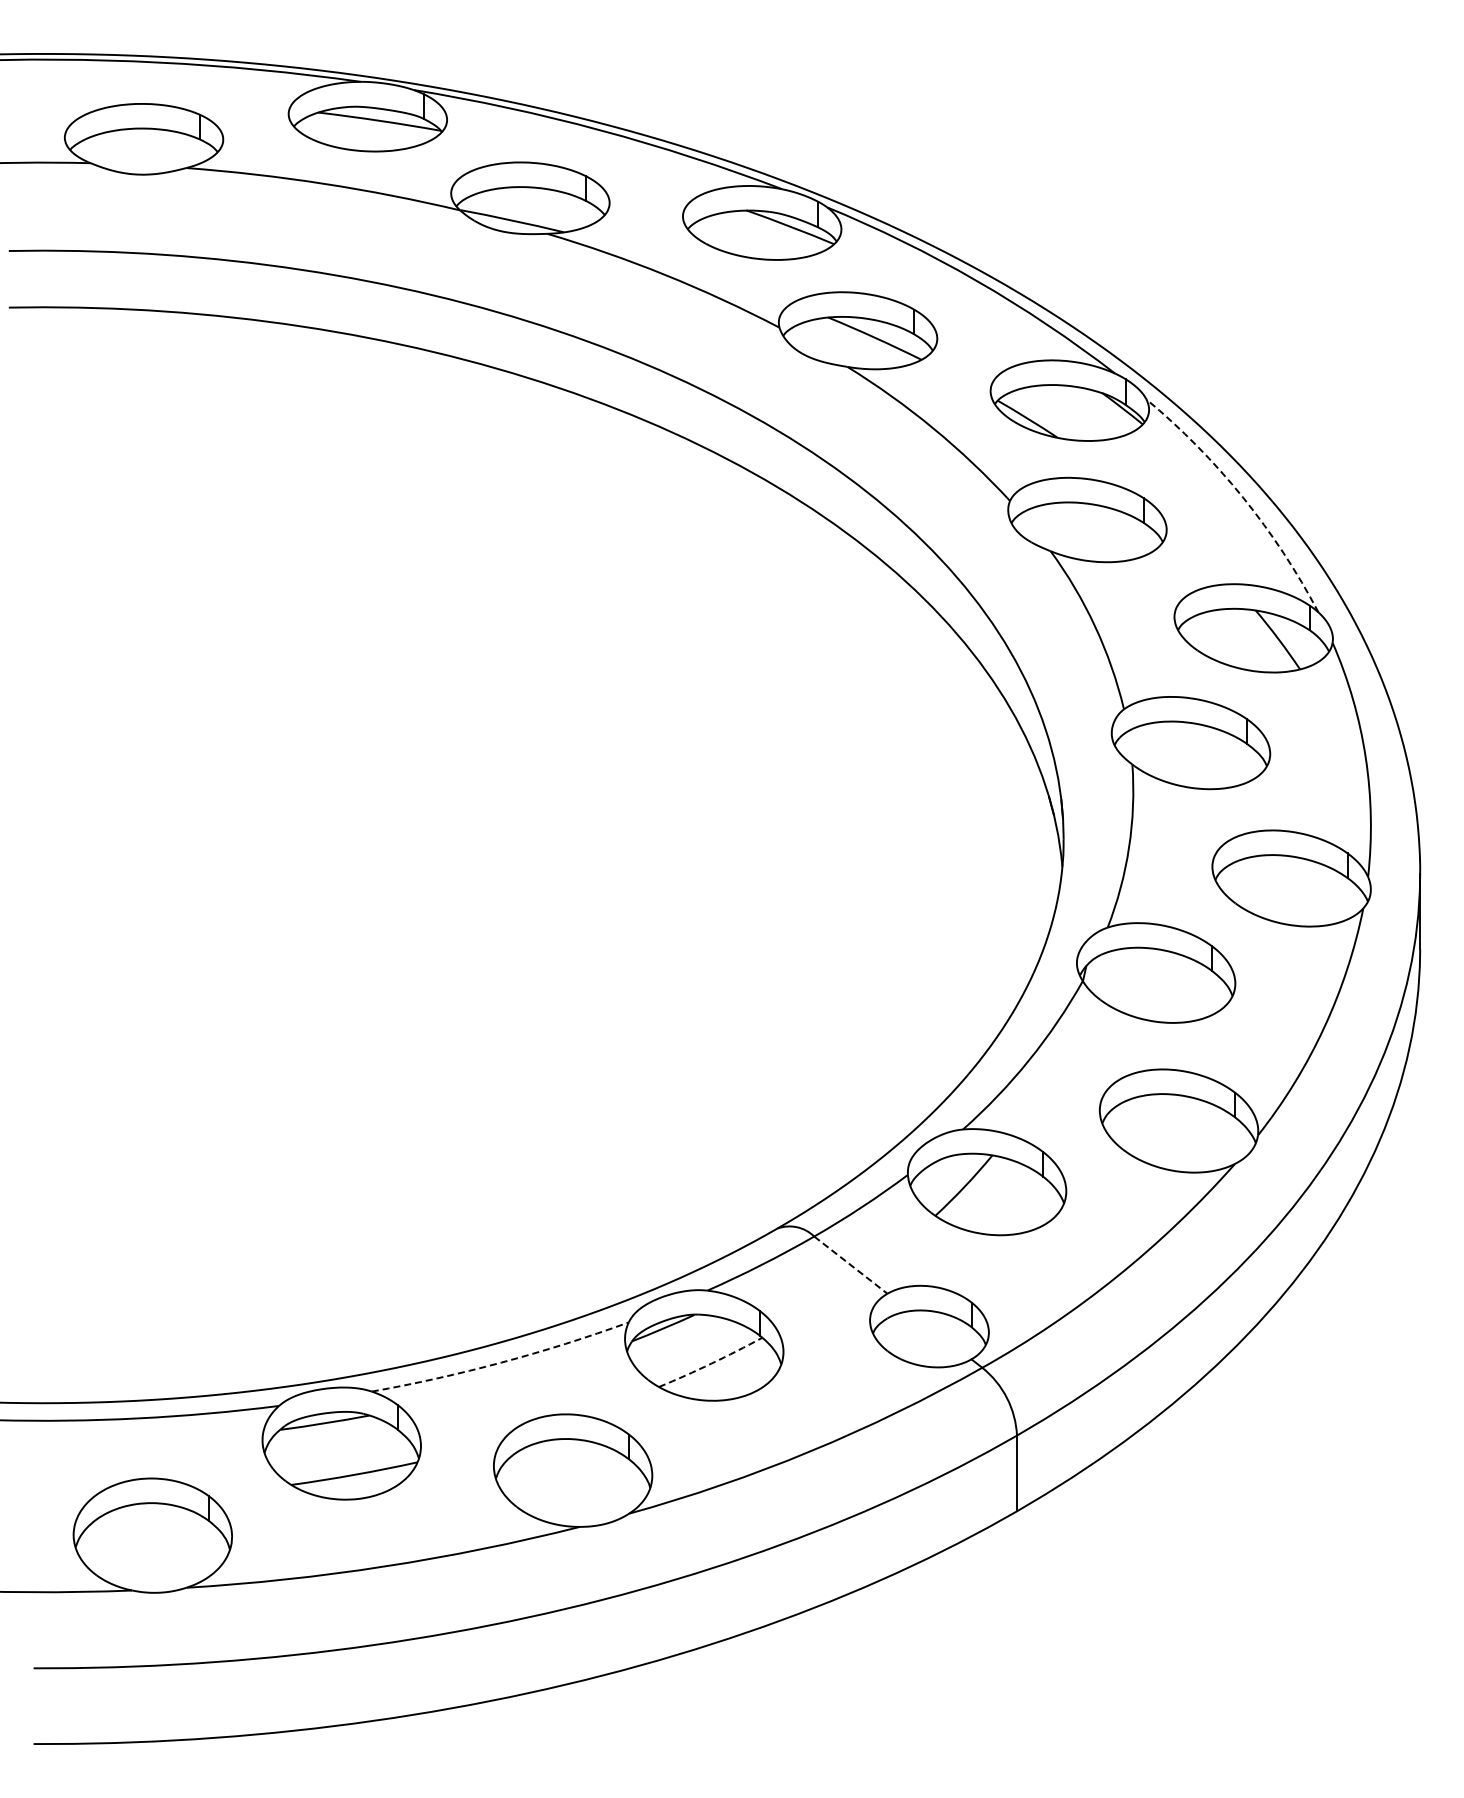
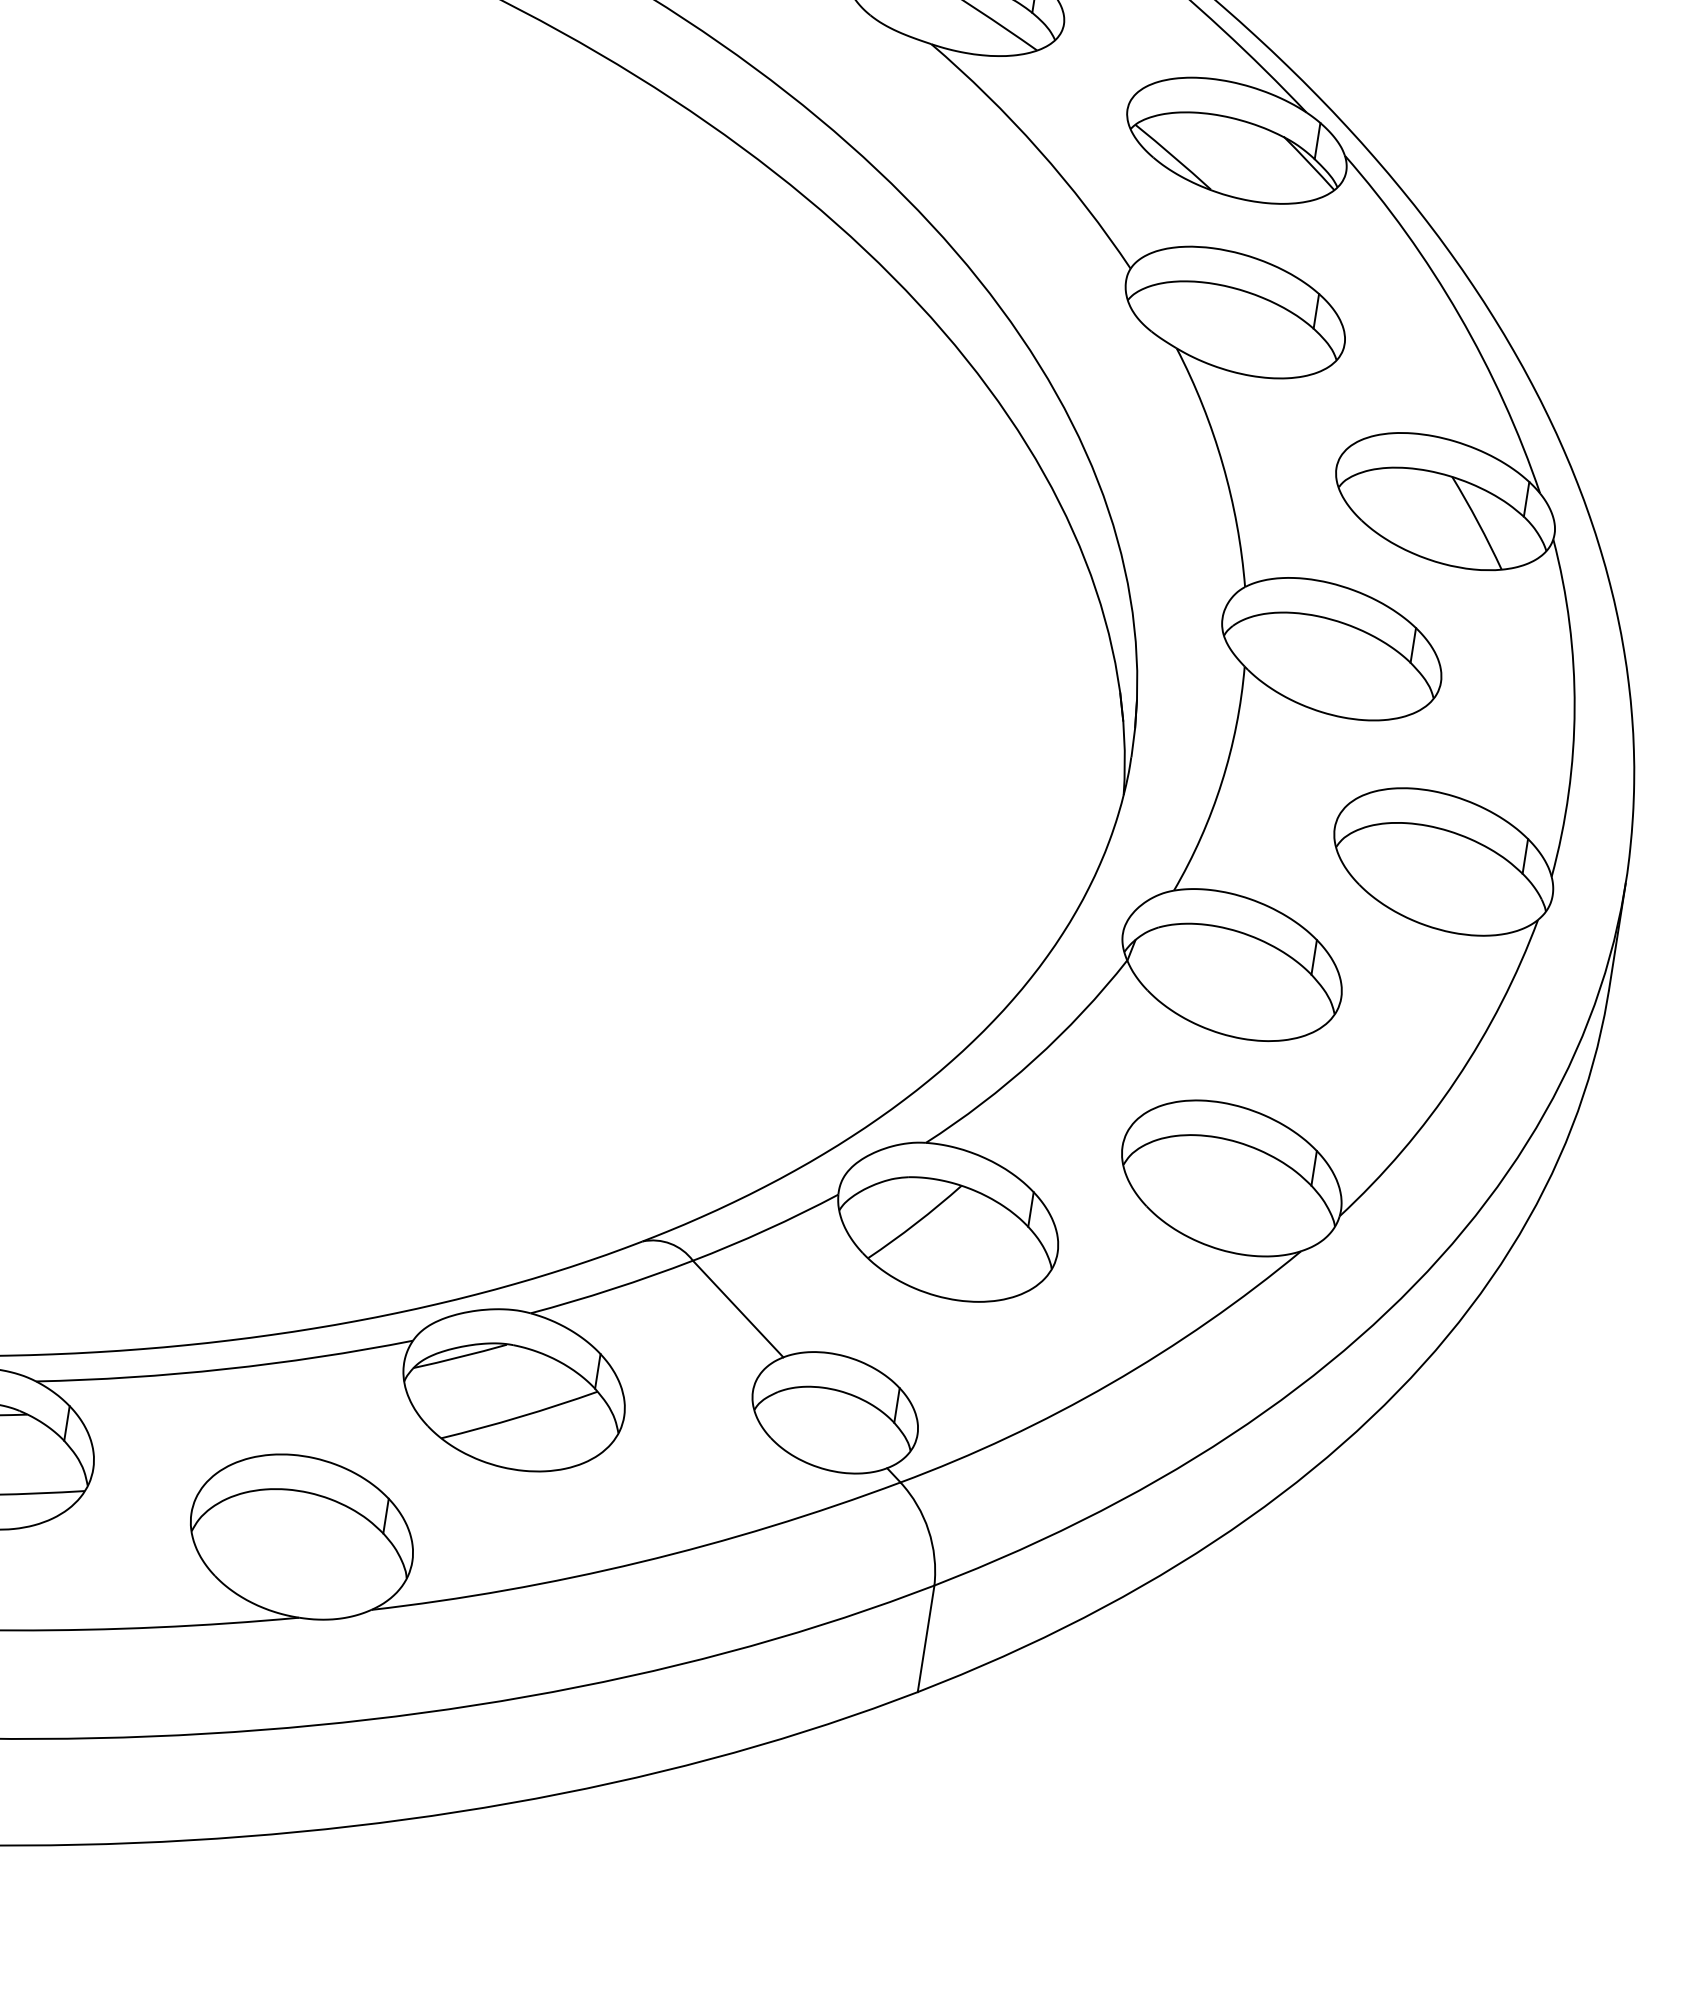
arc: (1242, 497) -> (1458, 315), dashed -> solid
line: (851, 1265) -> (738, 1309), dashed -> solid
arc: (501, 1362) -> (225, 1369), dashed -> solid
arc: (711, 1363) -> (520, 1416), dashed -> solid

